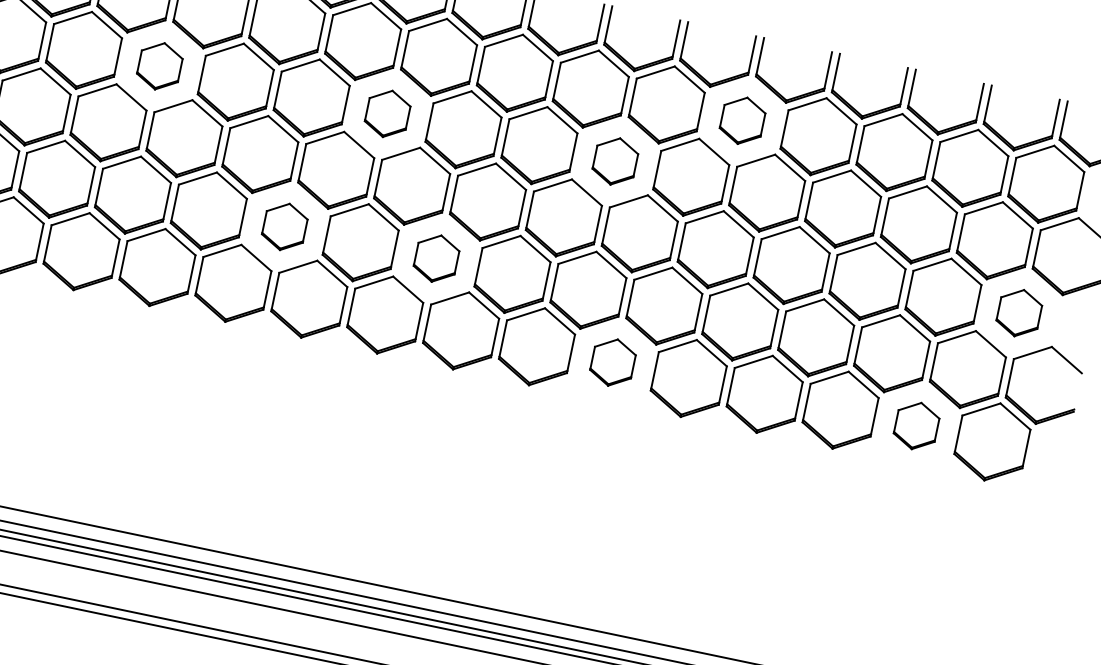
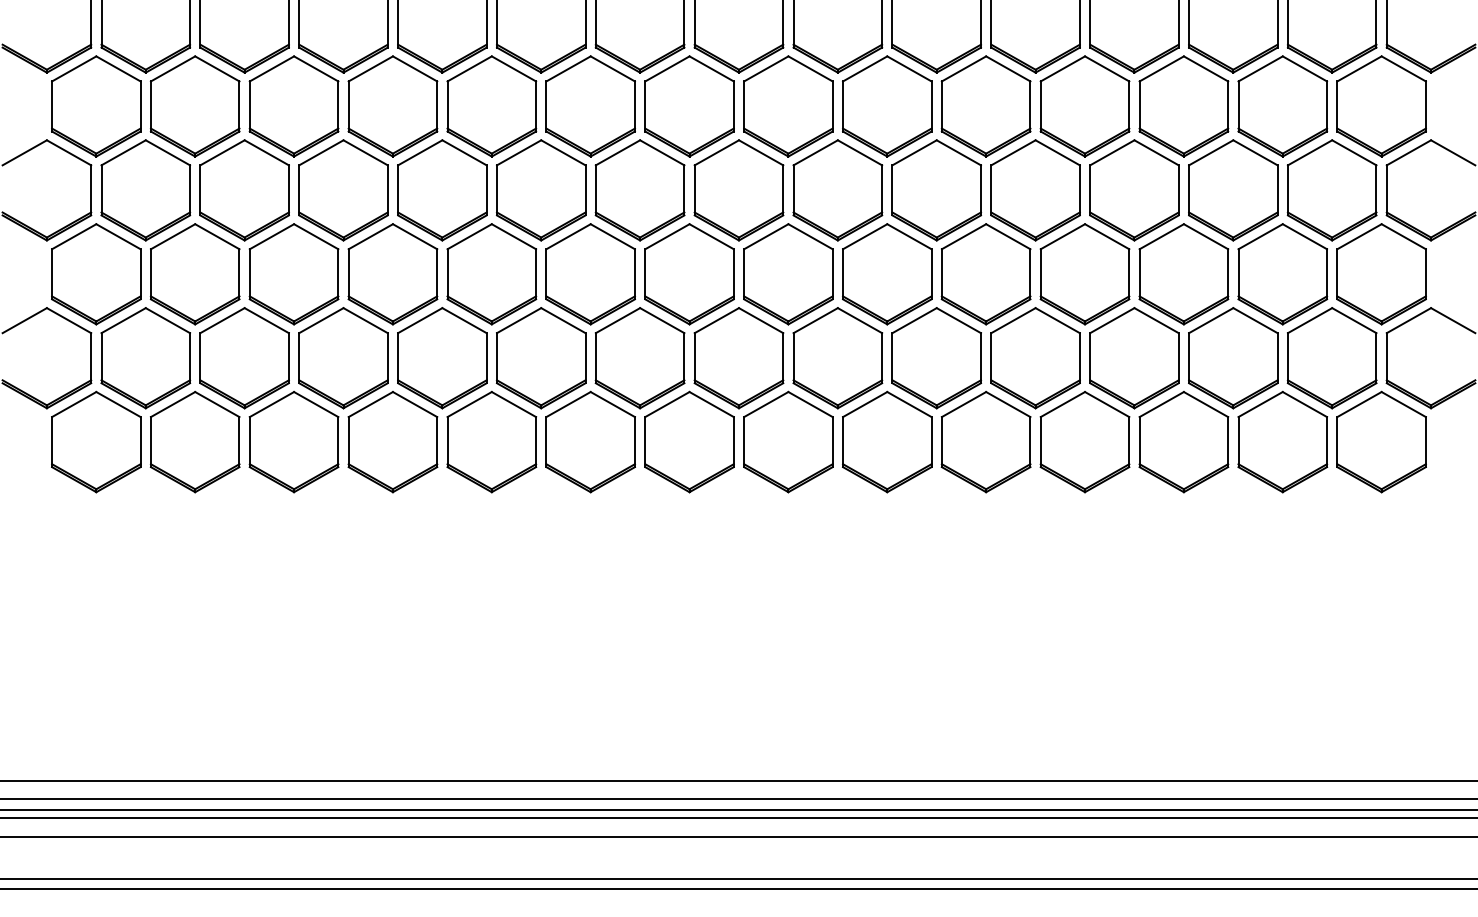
part: (159, 66) -> (244, 190), size x1.67
part: (387, 114) -> (541, 190), size x1.67
part: (742, 120) -> (985, 106), size x1.67
part: (615, 161) -> (837, 190), size x1.67
part: (284, 227) -> (442, 358), size x1.67
part: (436, 258) -> (639, 358), size x1.67
part: (1019, 313) -> (1381, 274), size x1.67
part: (613, 362) -> (887, 441), size x1.67
part: (916, 425) -> (1282, 441), size x1.67

